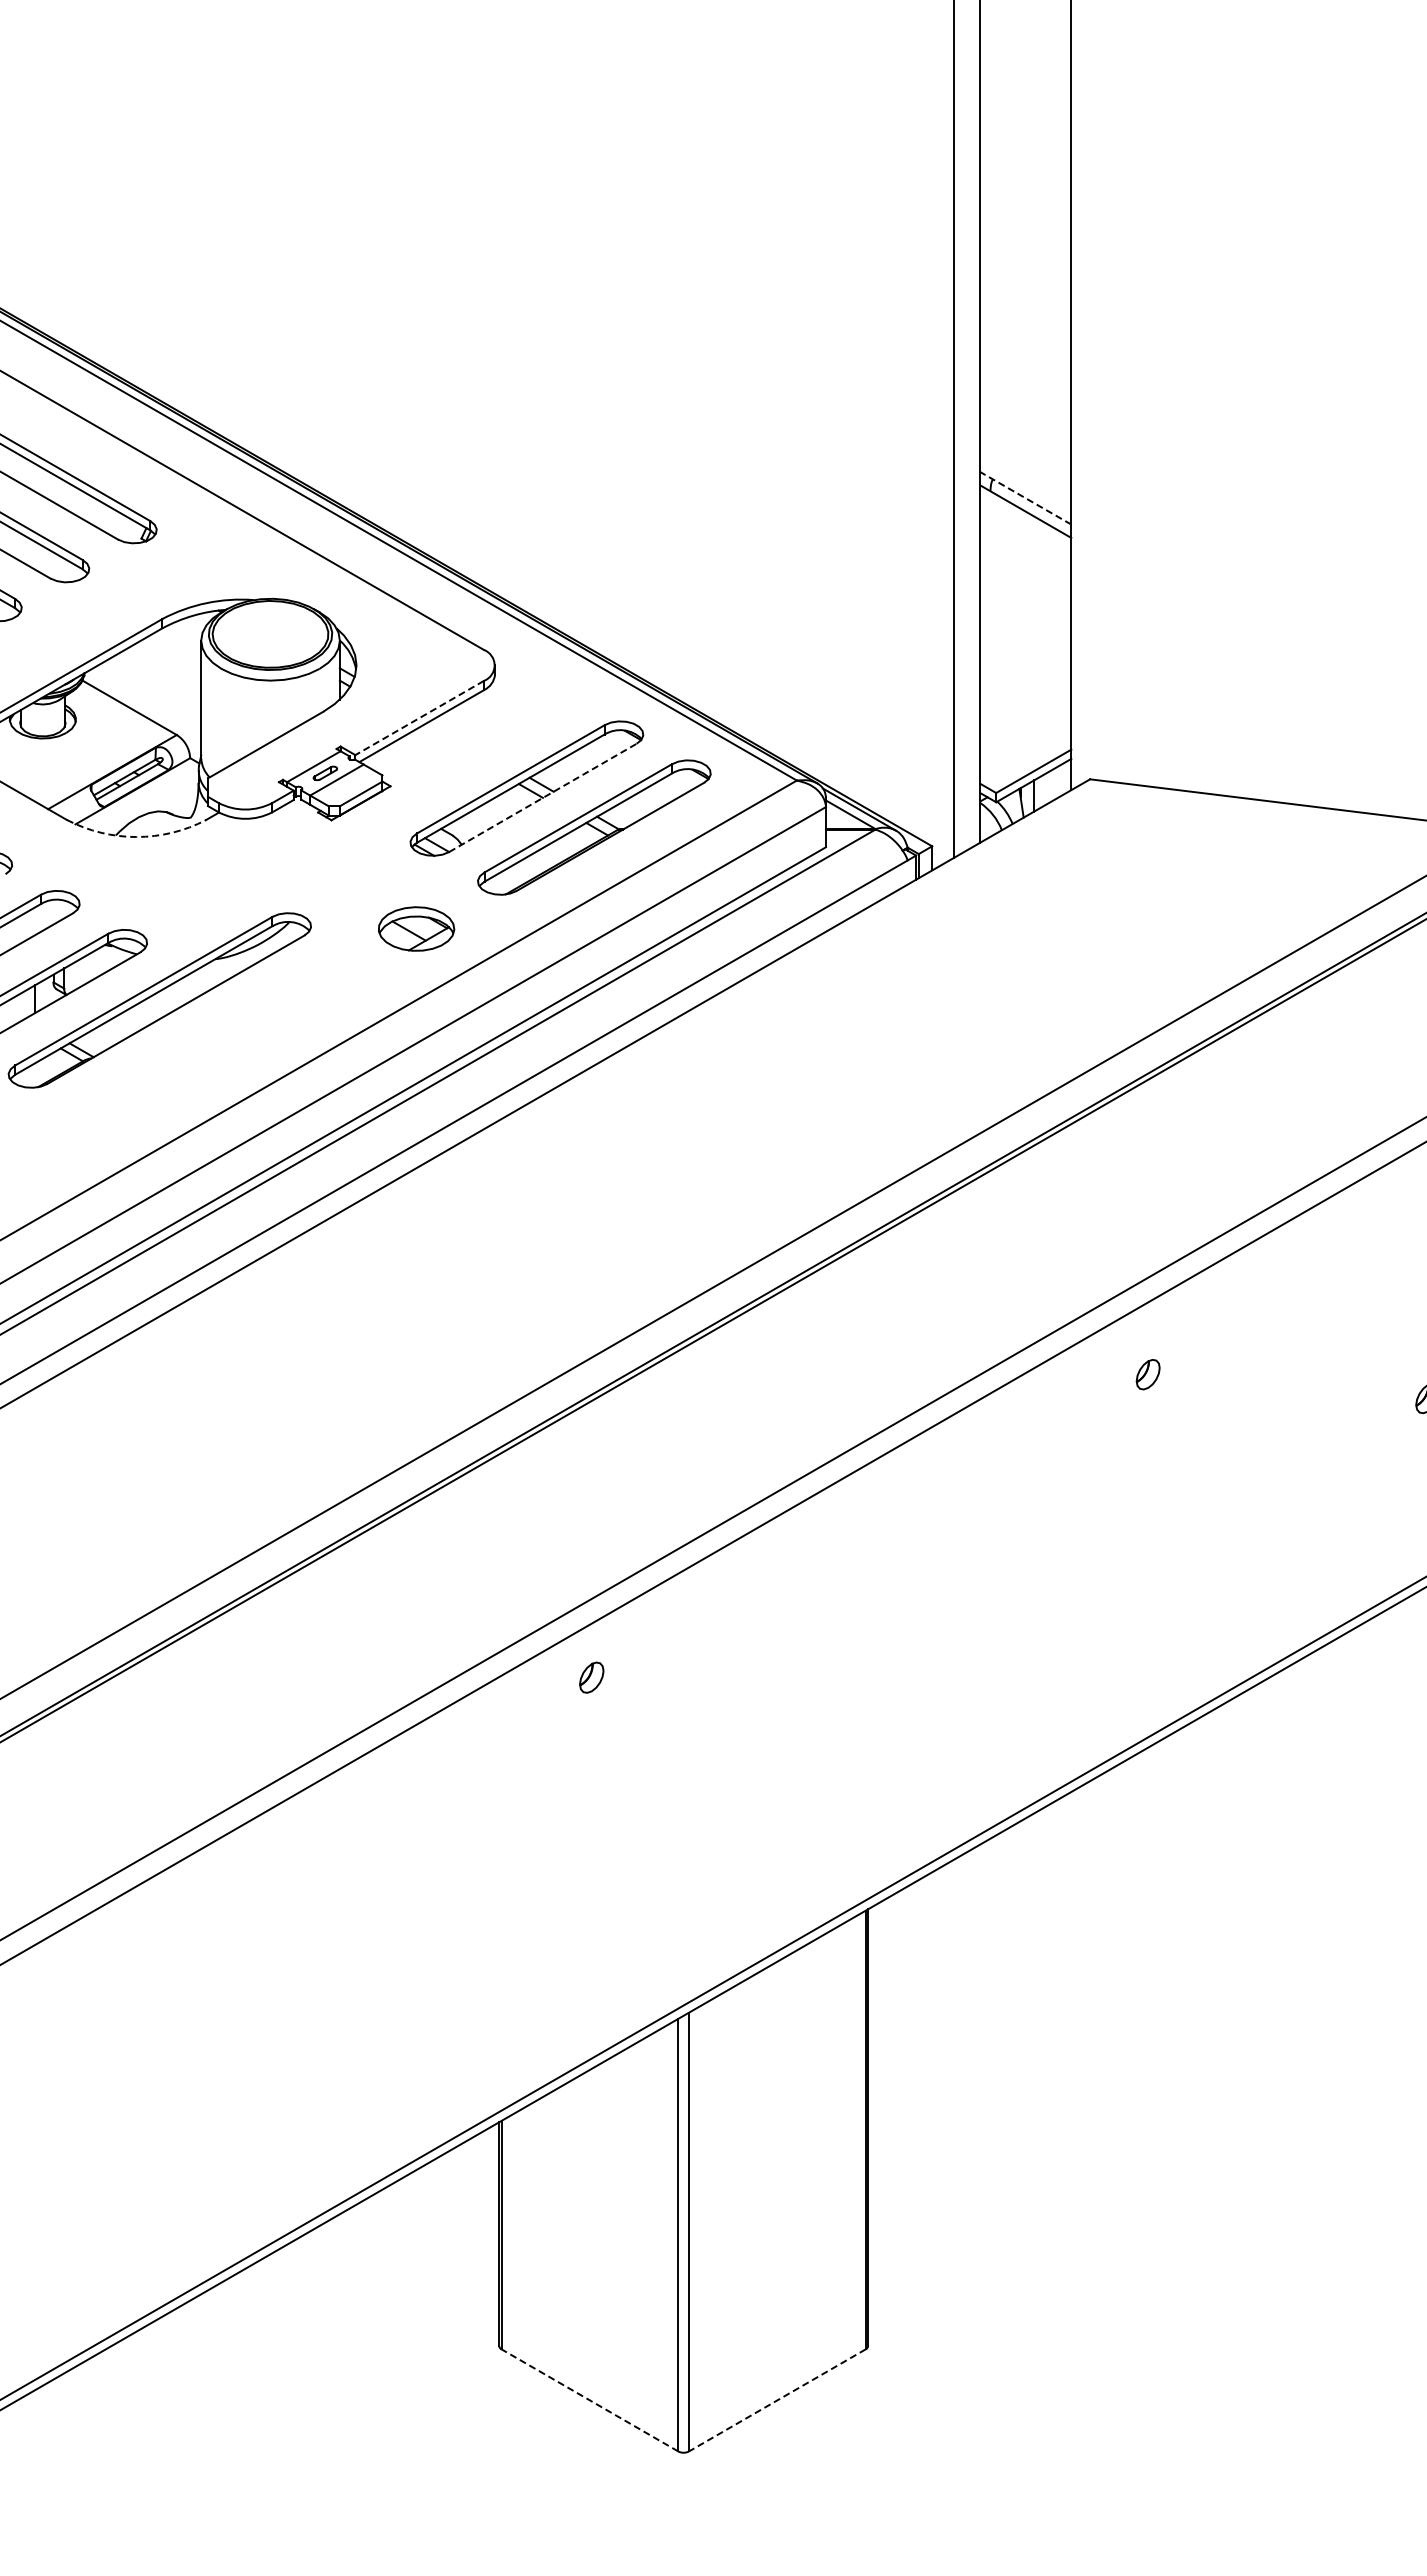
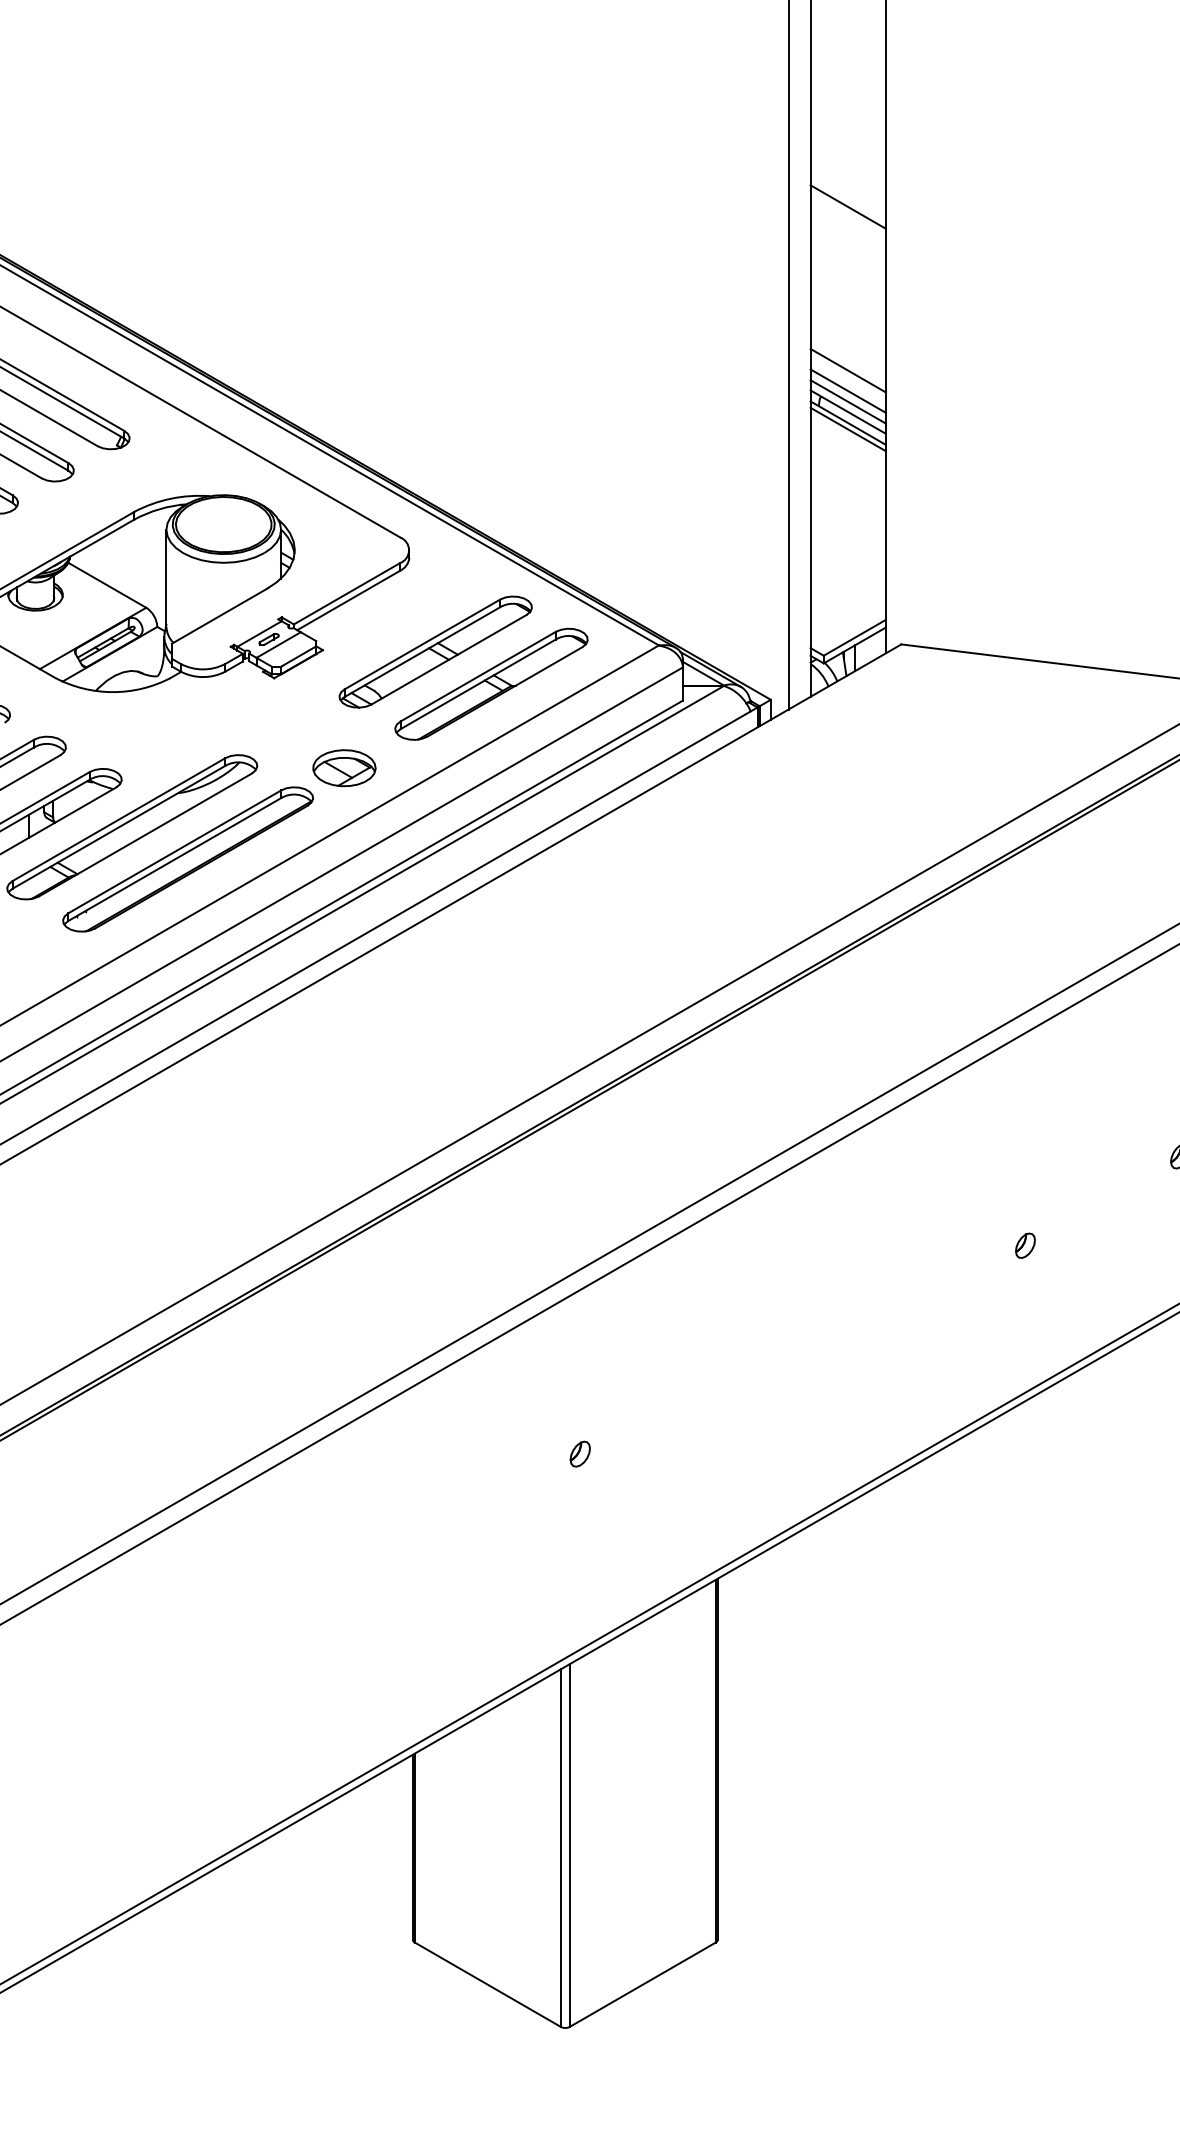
line: (1025, 250) -> (847, 207), added
line: (1025, 447) -> (847, 370), added
line: (1025, 472) -> (847, 390), added
line: (1025, 485) -> (847, 401), added
line: (1025, 498) -> (847, 412), dashed -> solid
line: (1025, 519) -> (847, 429), added
line: (419, 718) -> (346, 594), dashed -> solid
line: (543, 797) -> (449, 659), dashed -> solid
arc: (136, 837) -> (112, 692), dashed -> solid
part: (227, 1039) -> (188, 859), added
part: (1147, 1374) -> (1024, 1245), moved
part: (591, 1677) -> (580, 1454), moved
line: (589, 2400) -> (487, 1984), dashed -> solid
line: (776, 2400) -> (642, 1984), dashed -> solid

